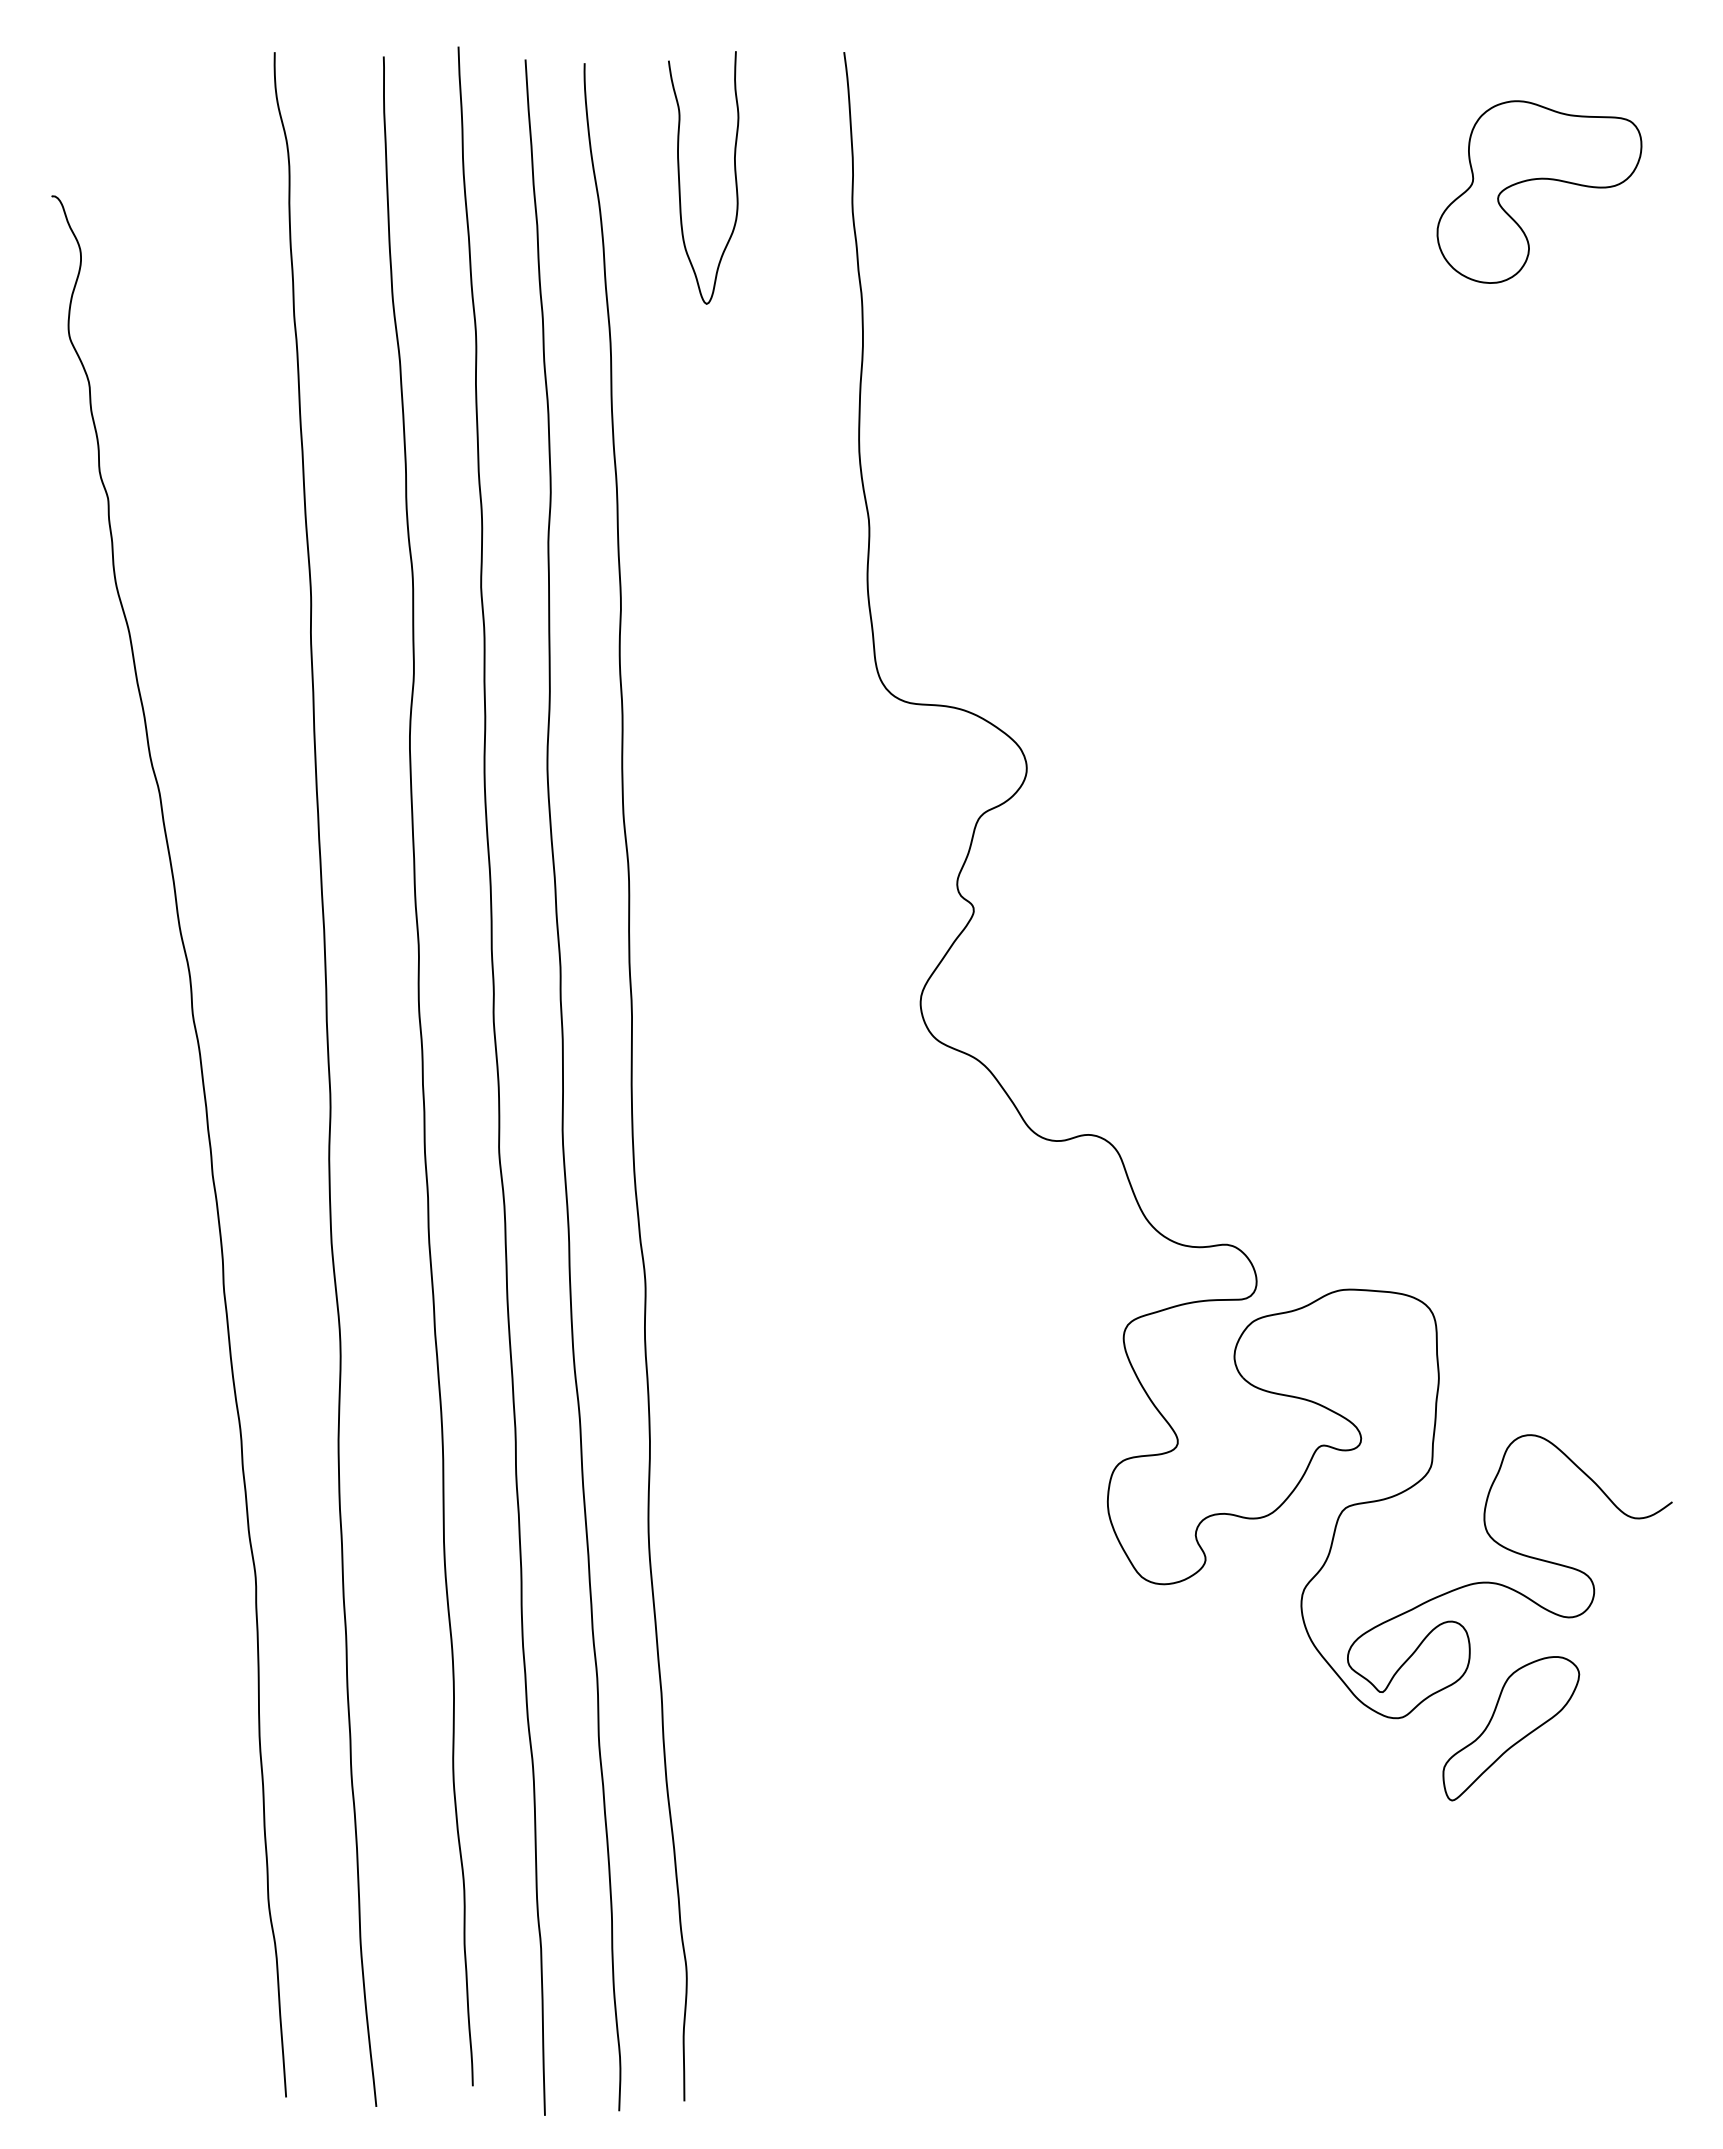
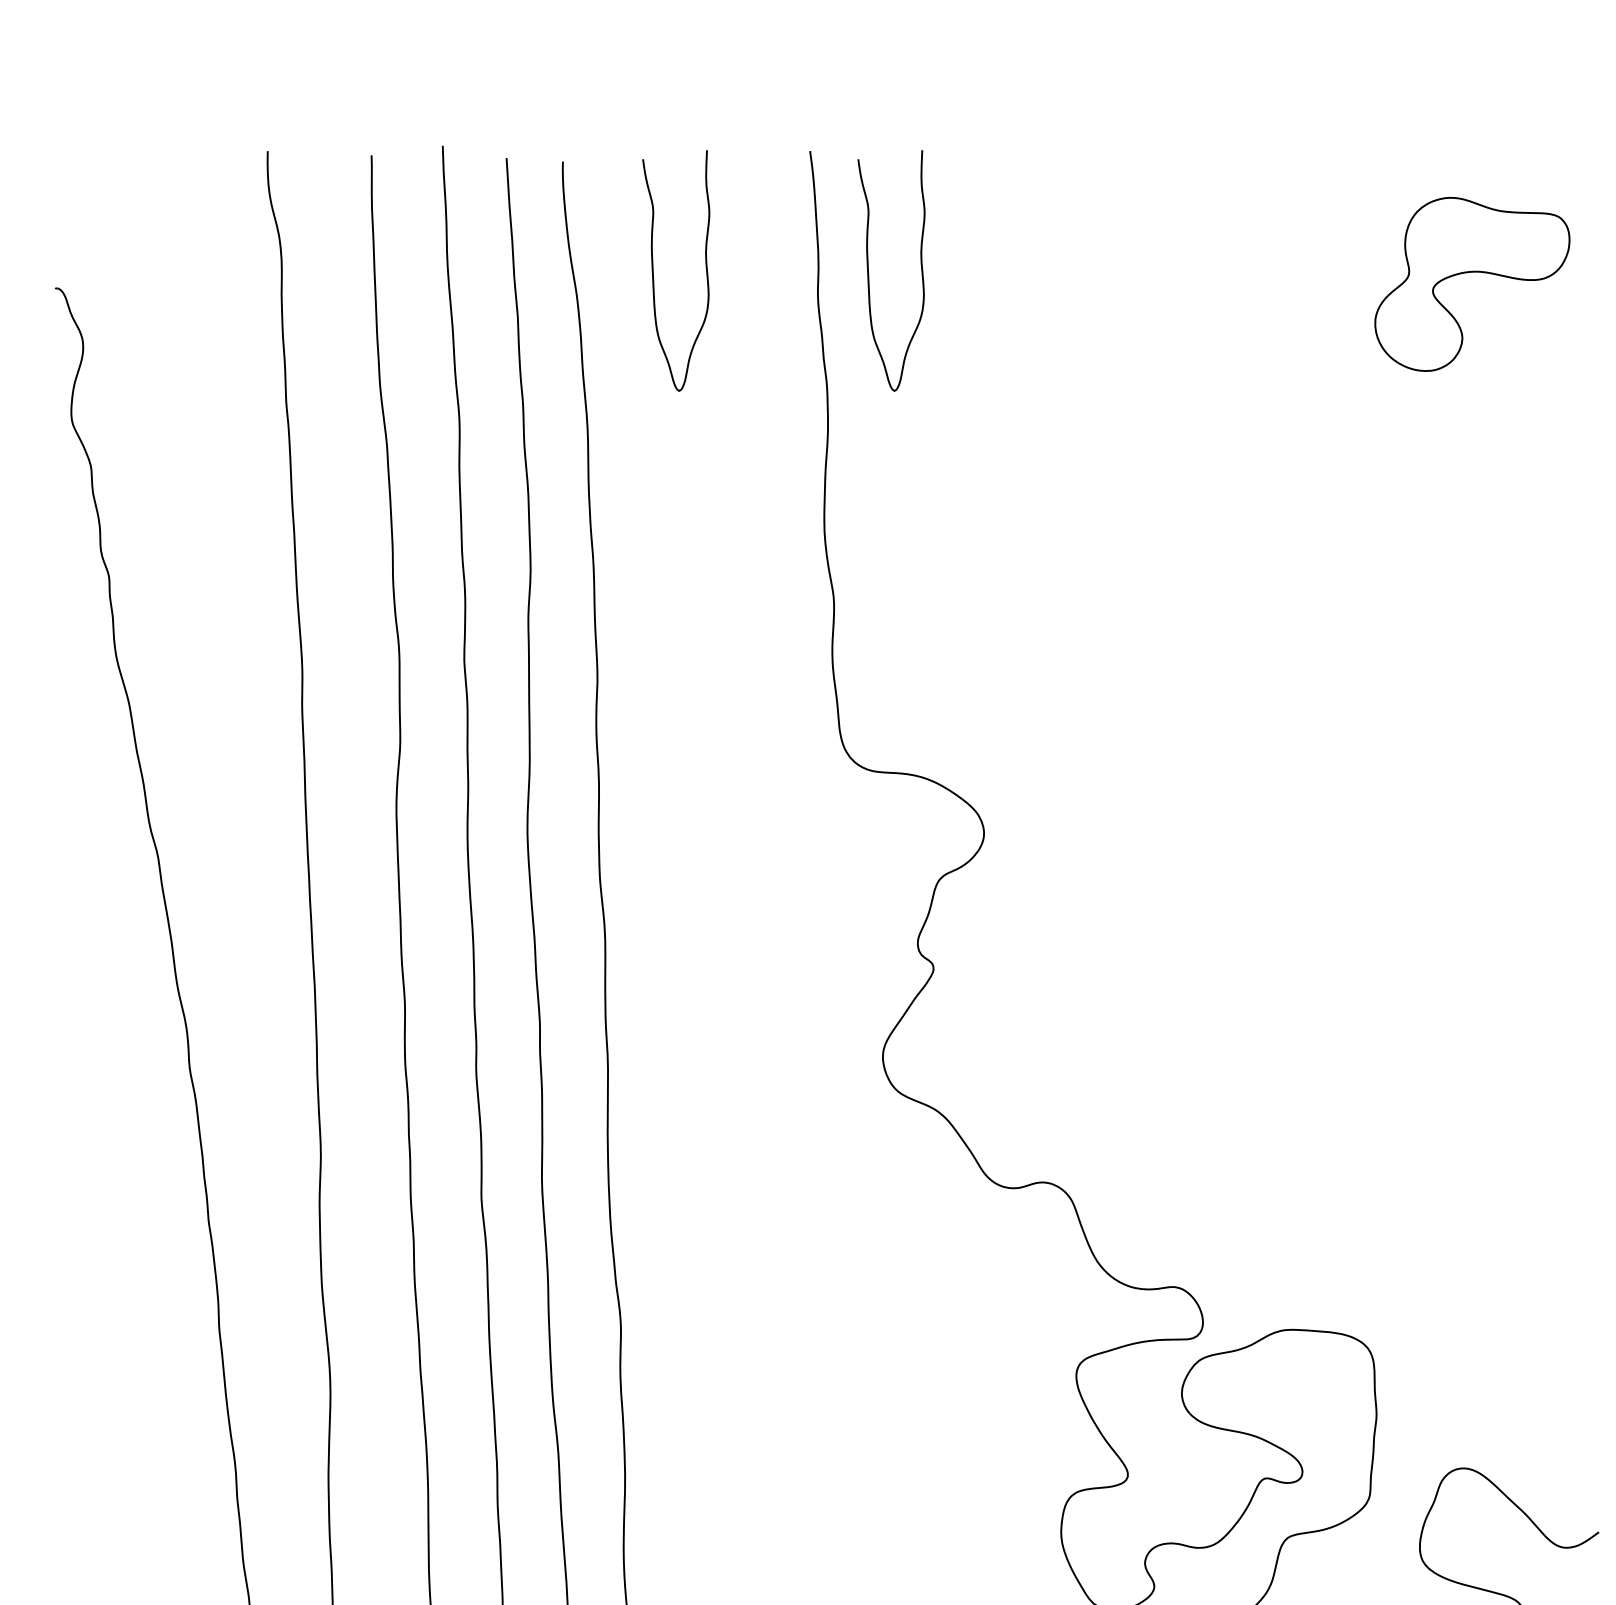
curve: (906, 181) -> (869, 274), added

